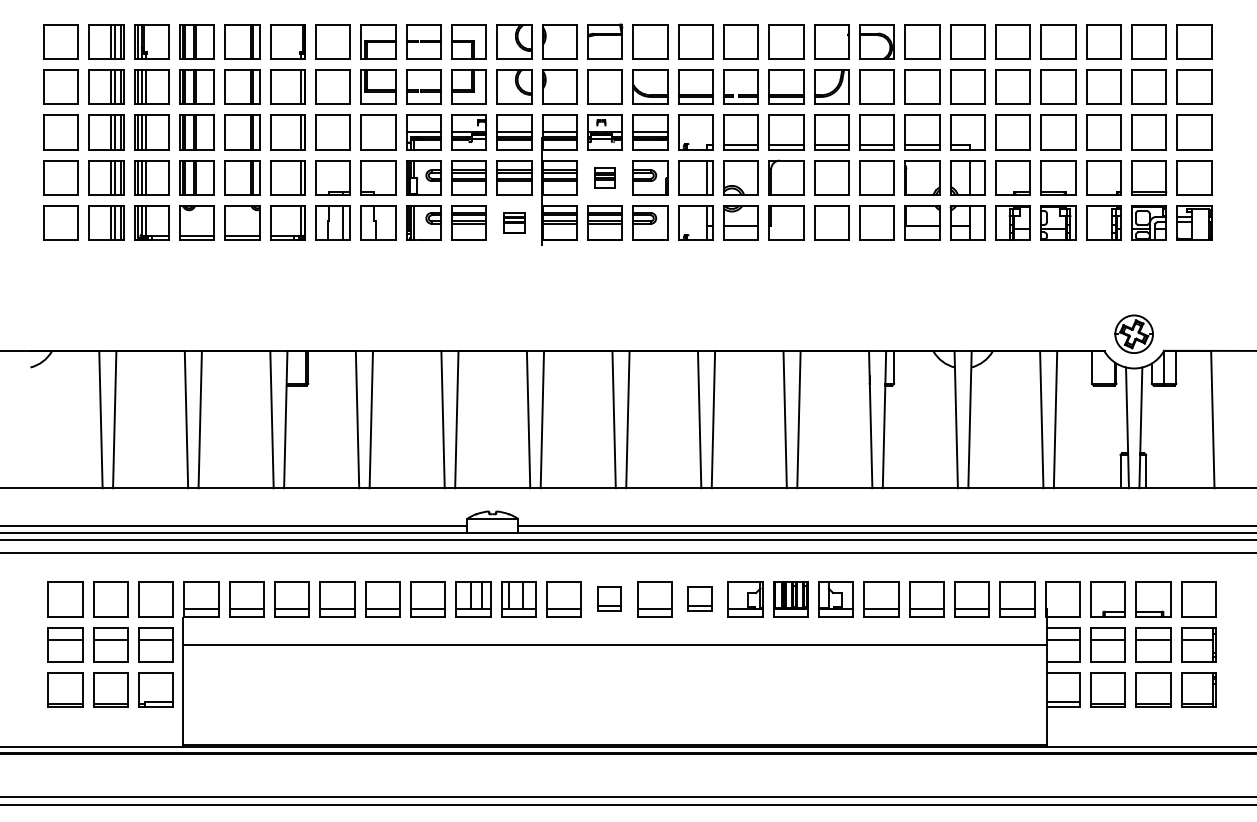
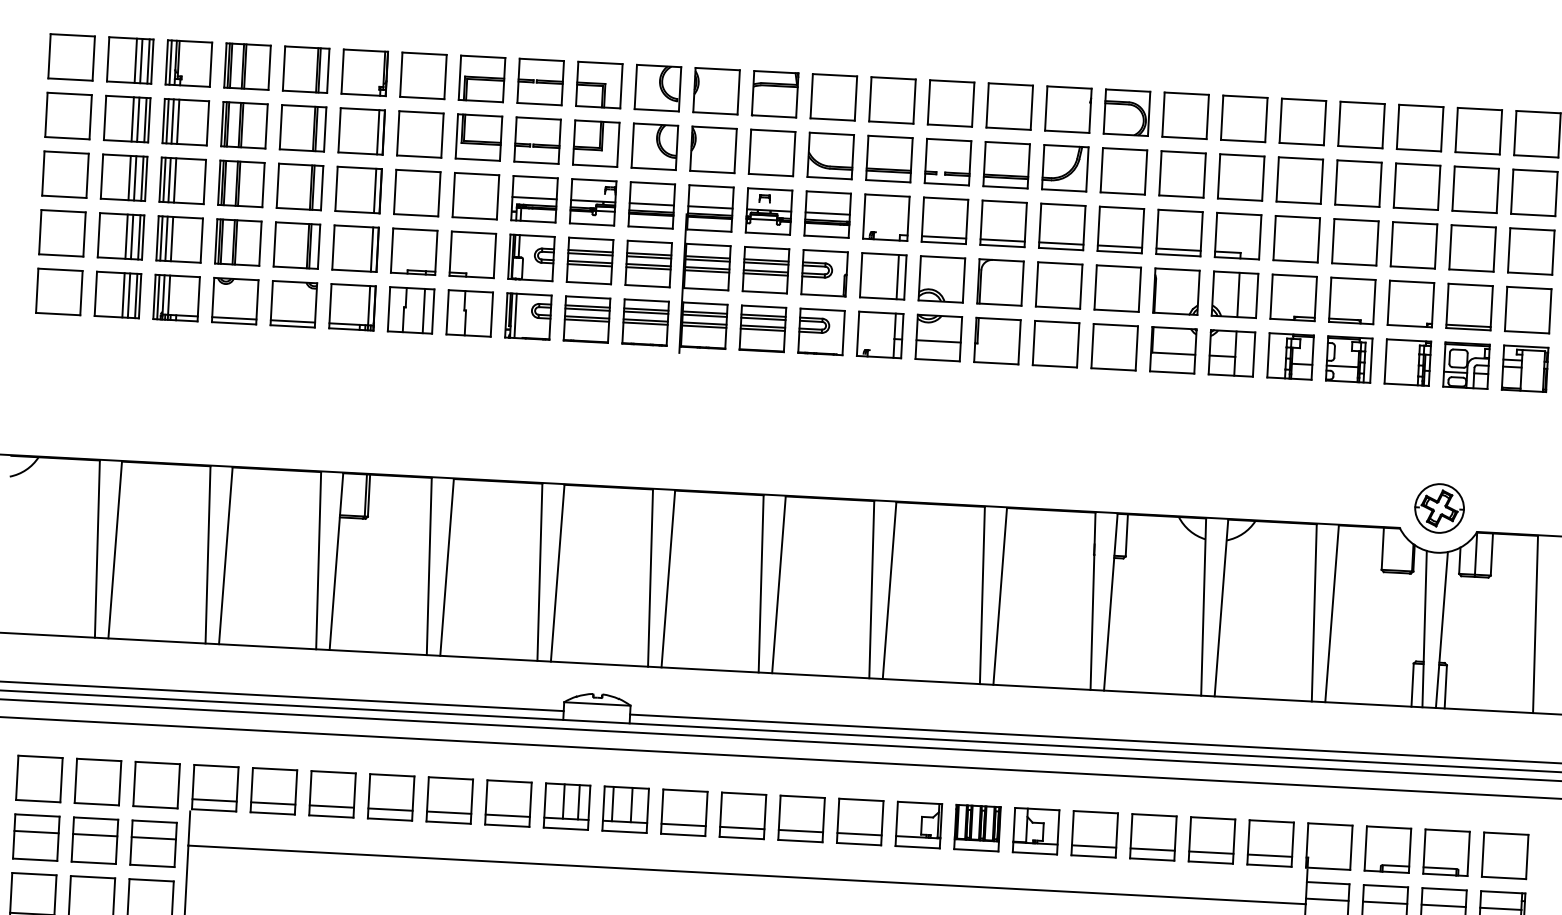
part: (604, 177) -> (765, 269), size x1.67
part: (514, 222) -> (645, 321), size x1.67
part: (609, 599) -> (742, 815), size x1.43
part: (699, 599) -> (859, 822), size x1.43

